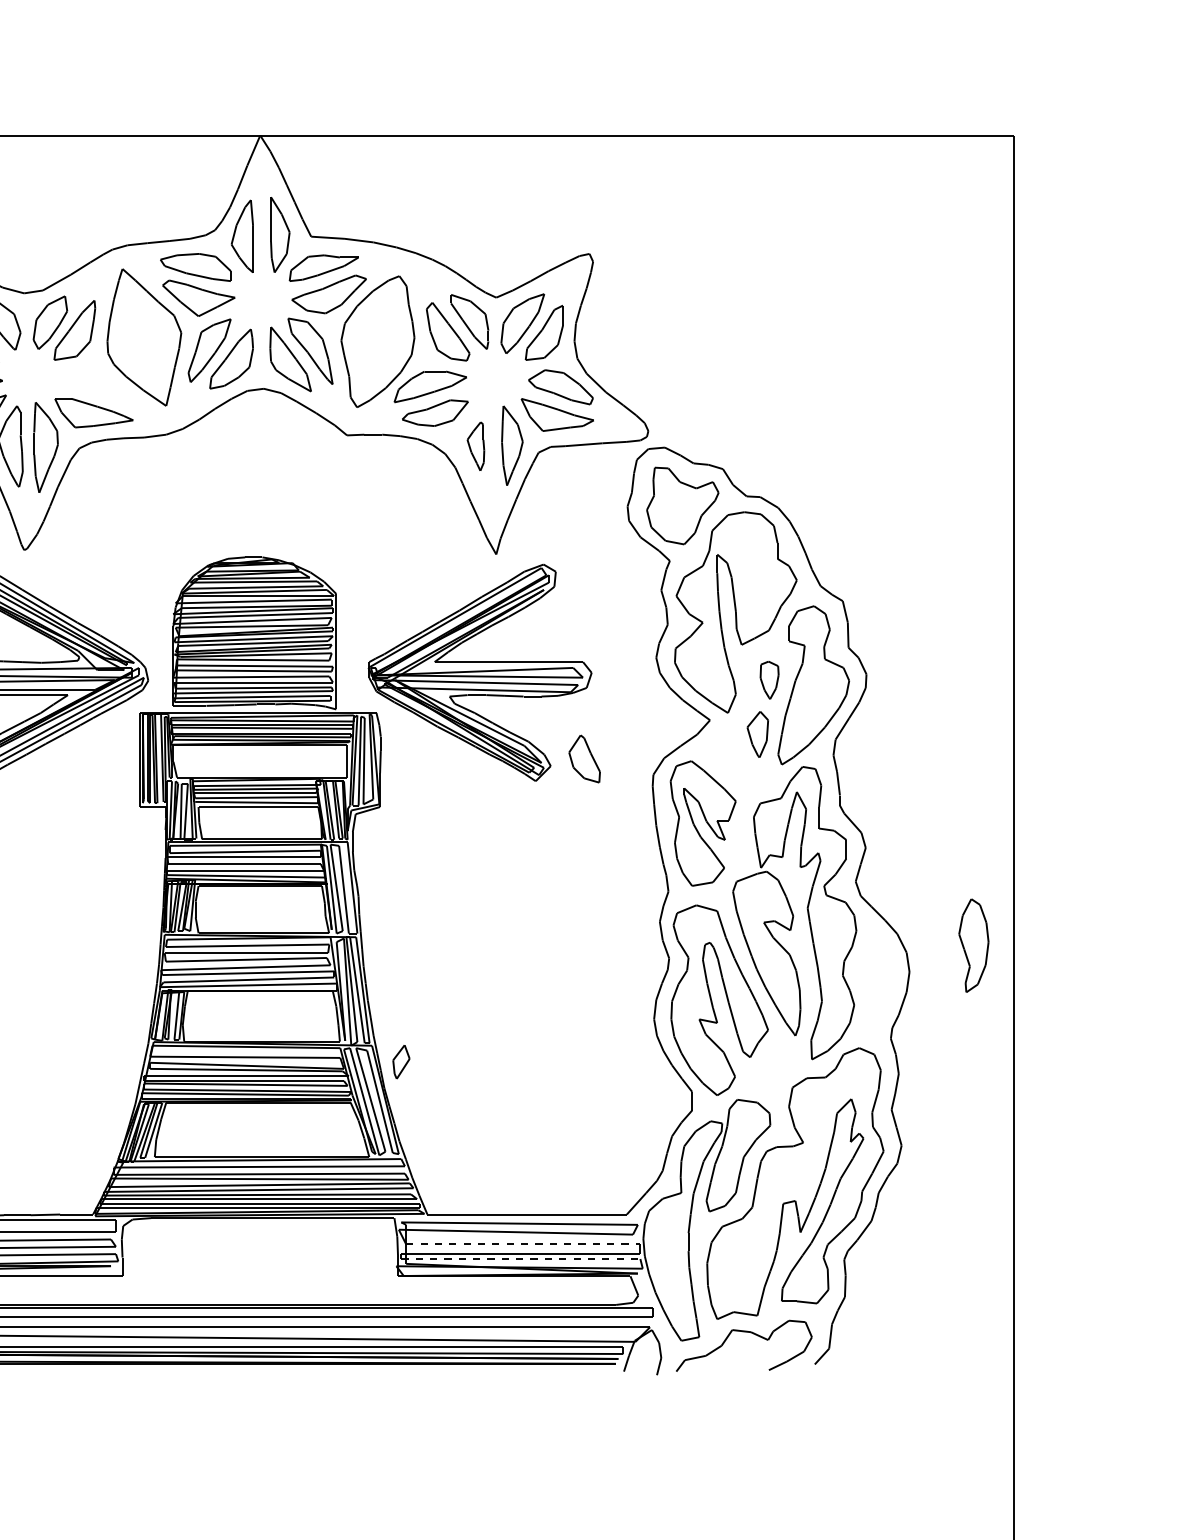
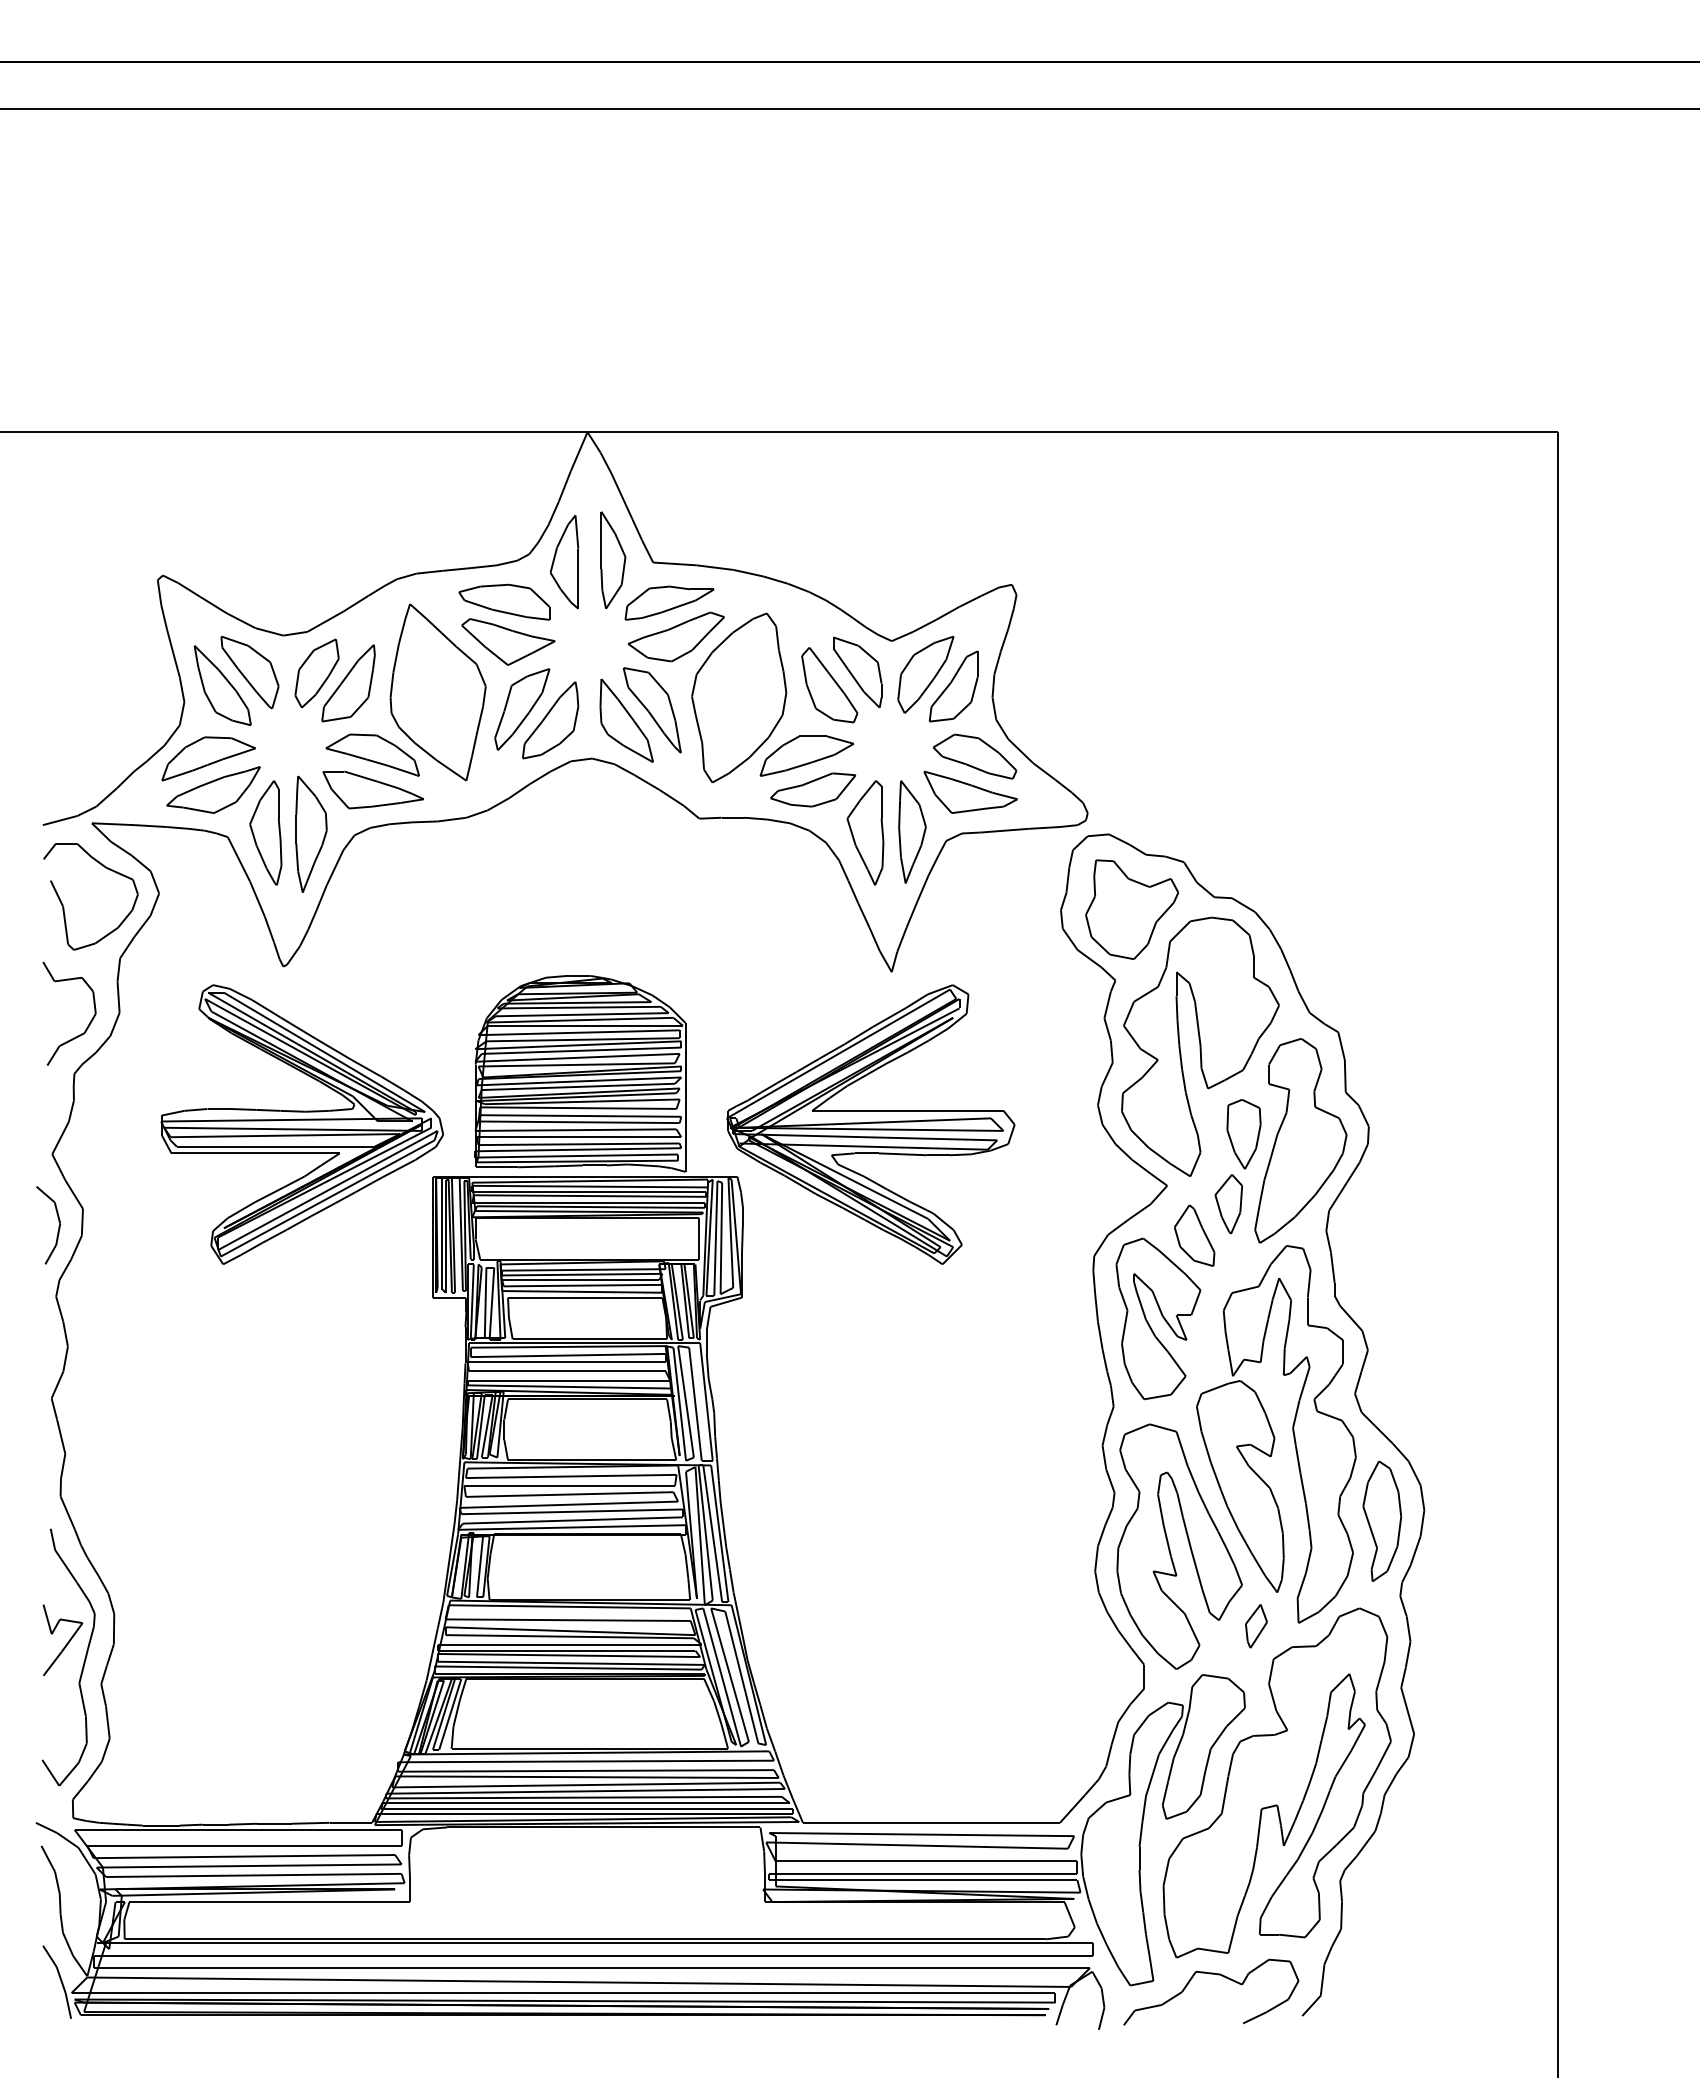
part: (93, 385) -> (372, 754), added
part: (475, 446) -> (865, 832), size x1.67
part: (769, 680) -> (1243, 1134), size x1.43
part: (584, 758) -> (1194, 1235), moved
part: (974, 945) -> (1382, 1520), moved
part: (401, 1062) -> (1256, 1626), moved
line: (523, 1244) -> (926, 1861), dashed -> solid
line: (520, 1259) -> (923, 1880), dashed -> solid

